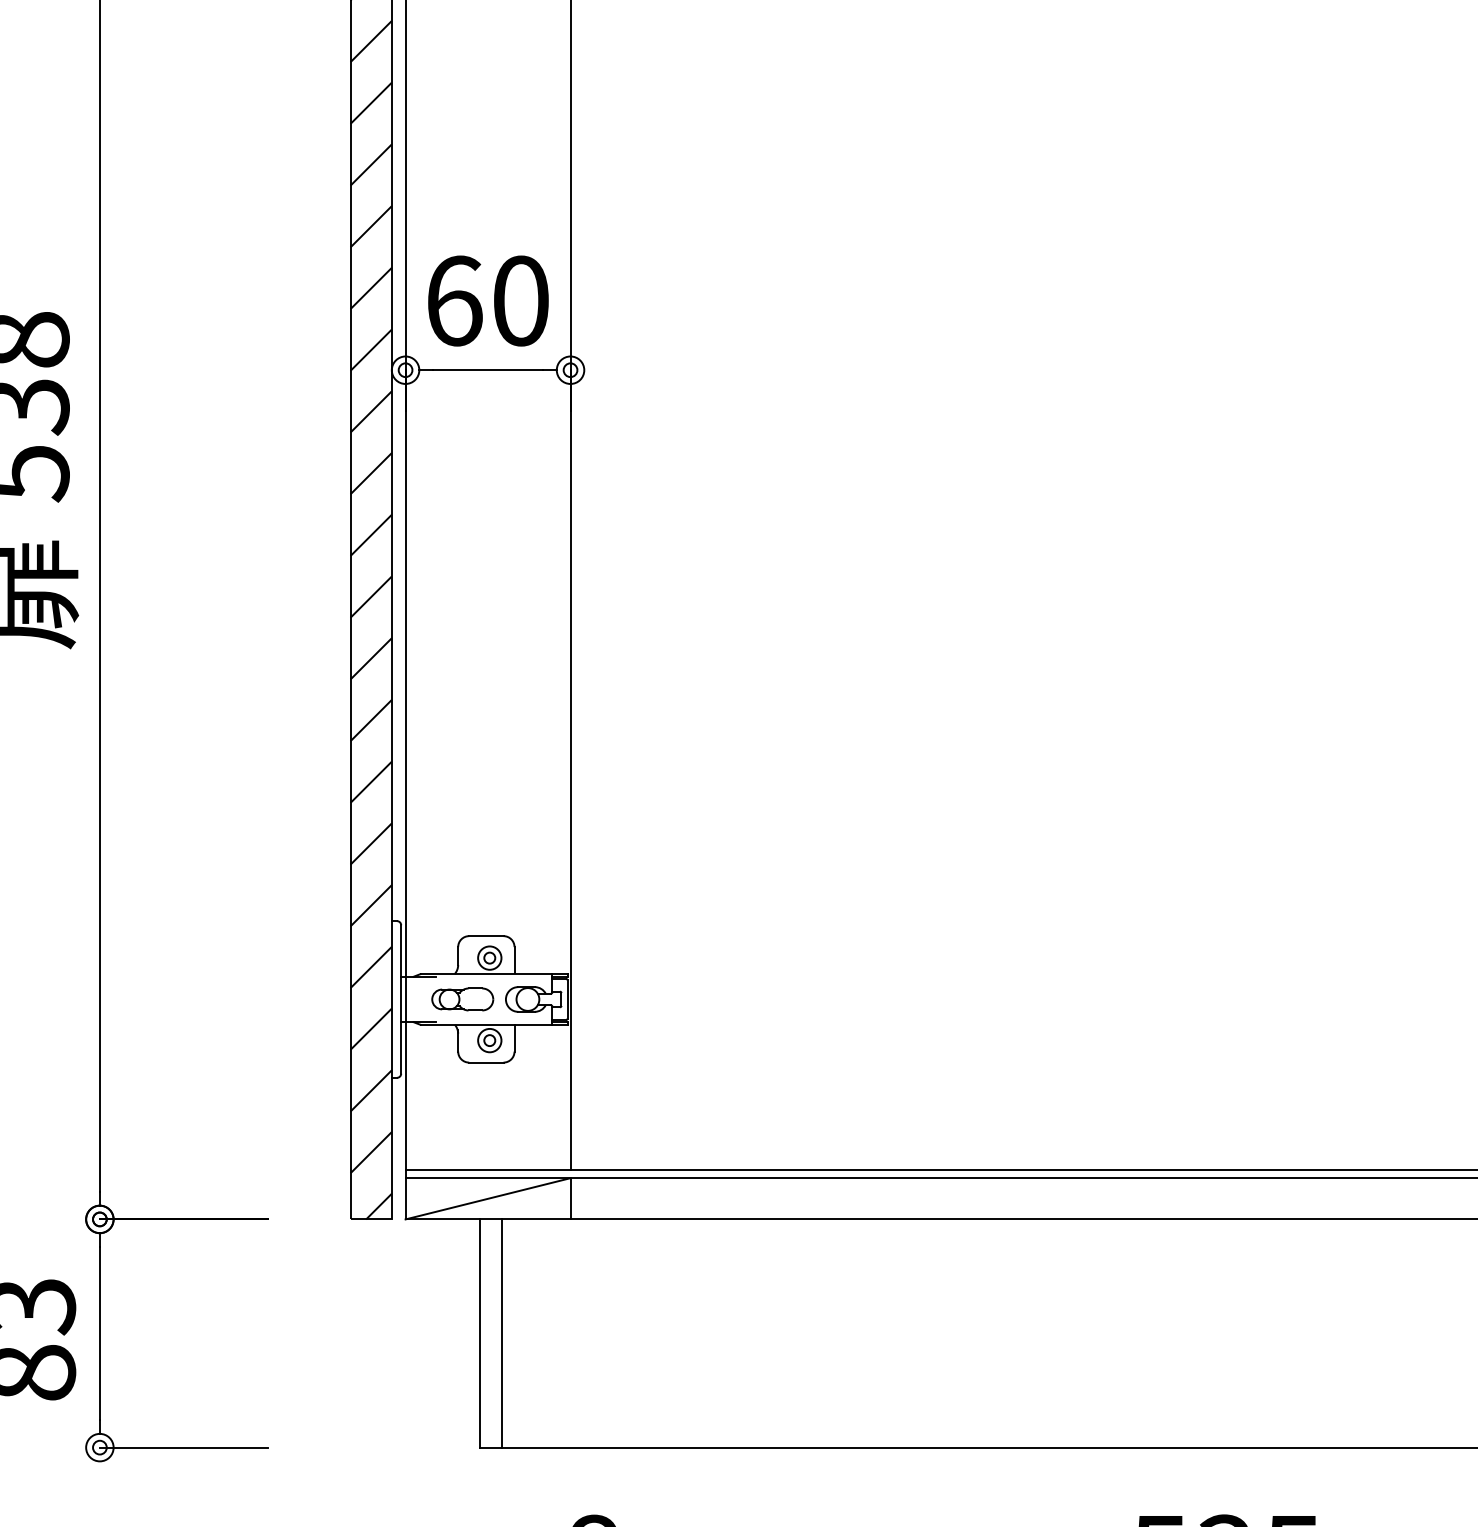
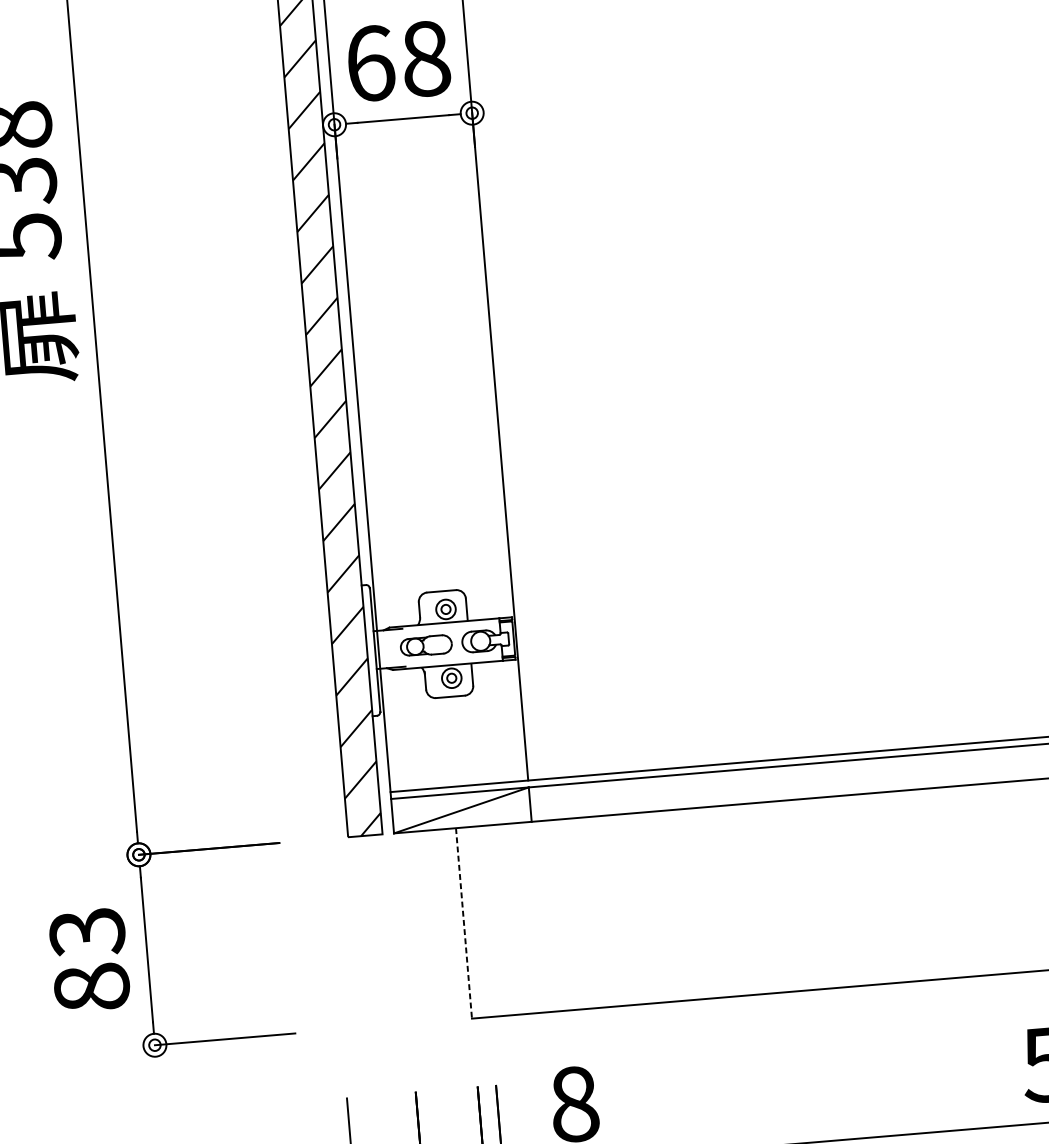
text: (521, 300) -> (426, 58), 60 -> 68
line: (501, 1333) -> (482, 921), removed
line: (479, 1334) -> (463, 924), solid -> dashed

